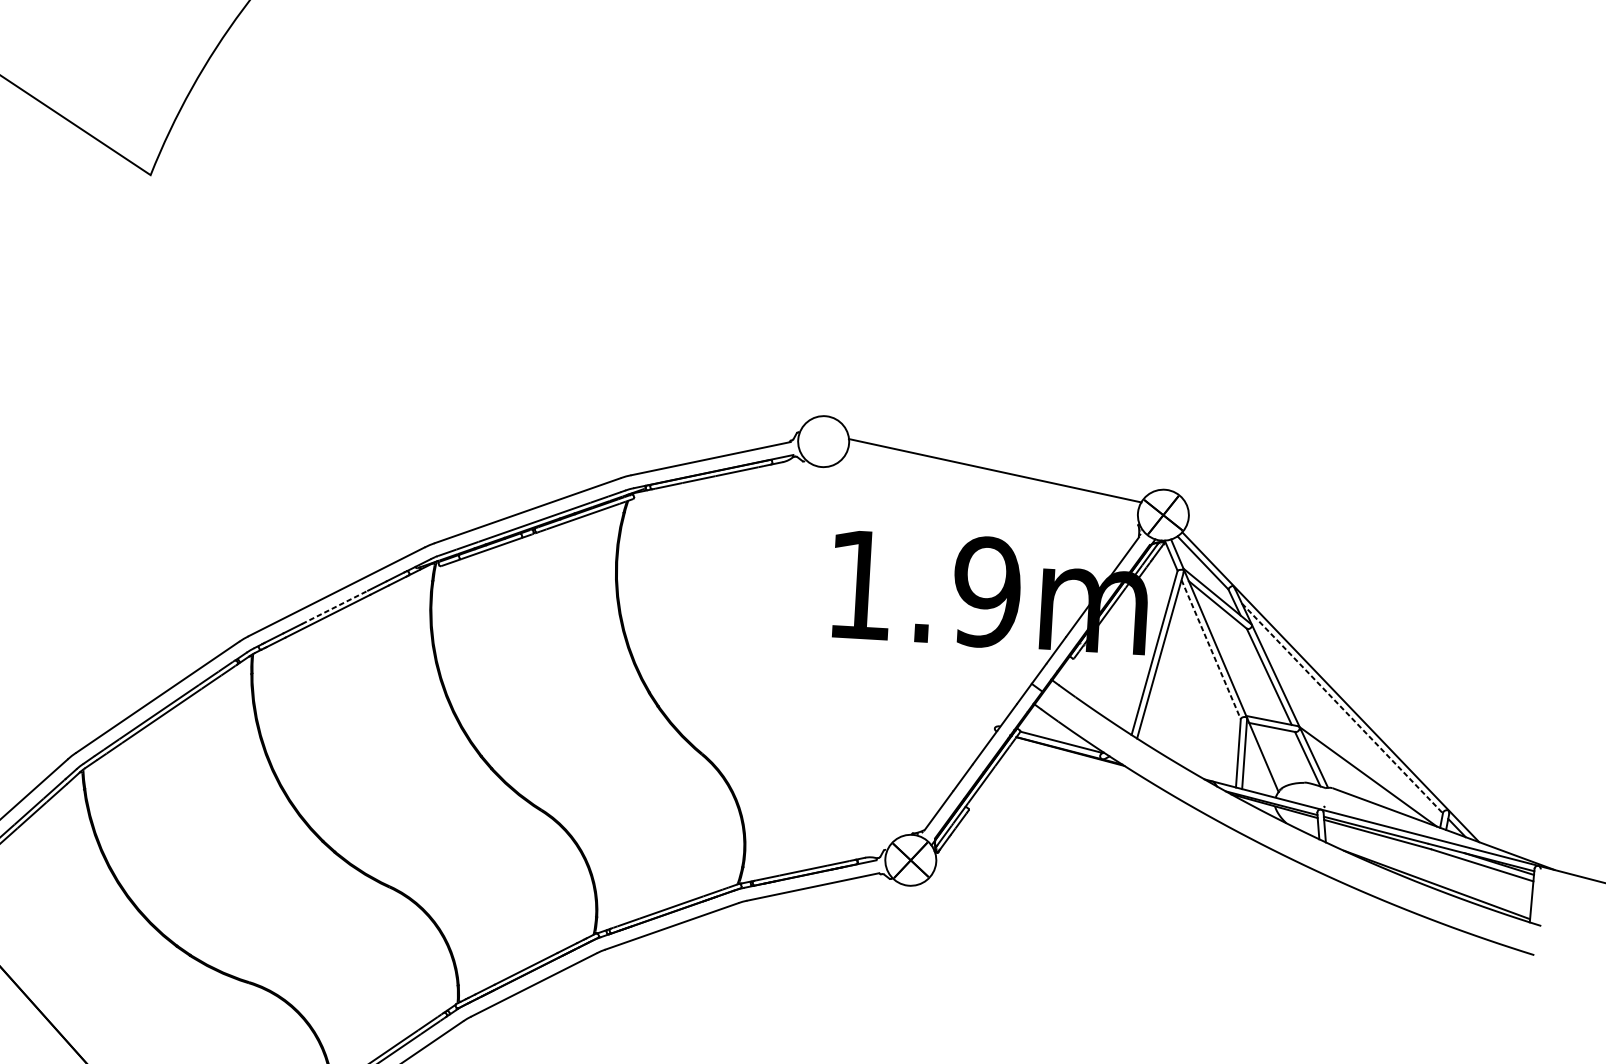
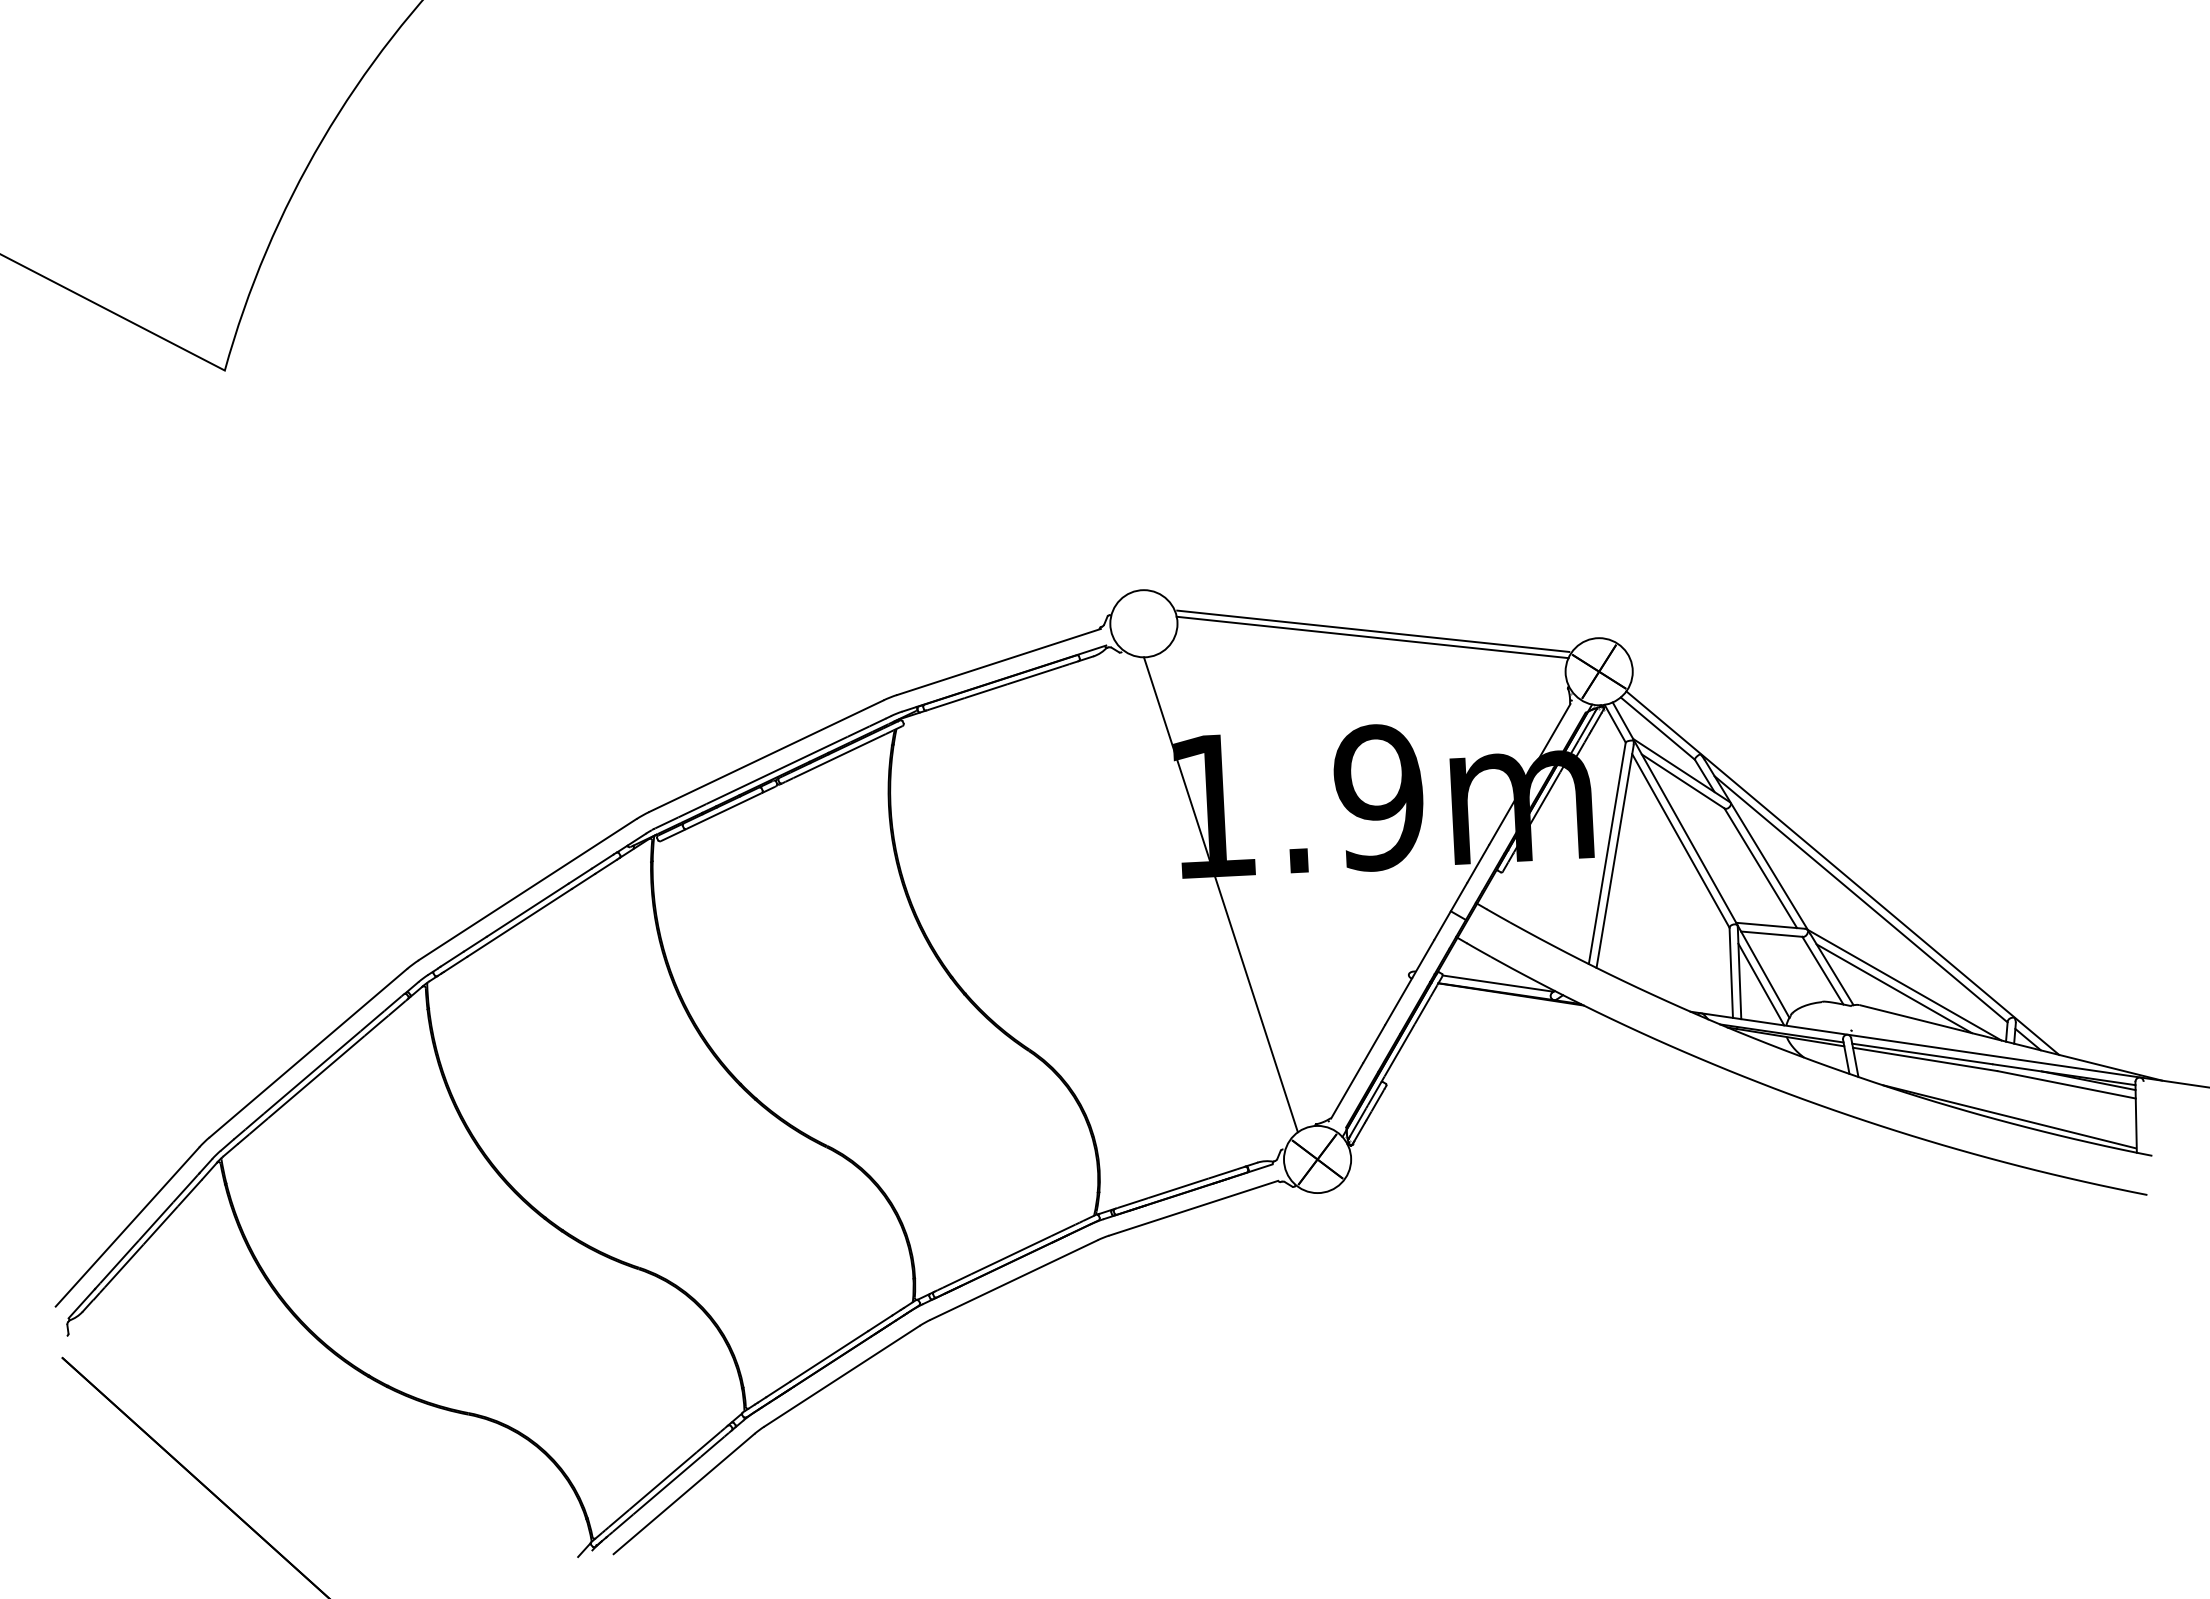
line: (996, 465) -> (1373, 630), added
line: (334, 607) -> (527, 910), dashed -> solid
line: (1210, 650) -> (1680, 841), dashed -> solid
line: (859, 652) -> (1220, 894), added
line: (1342, 708) -> (1861, 899), dashed -> solid
line: (1260, 764) -> (1761, 984), added
line: (1359, 778) -> (1893, 988), added

